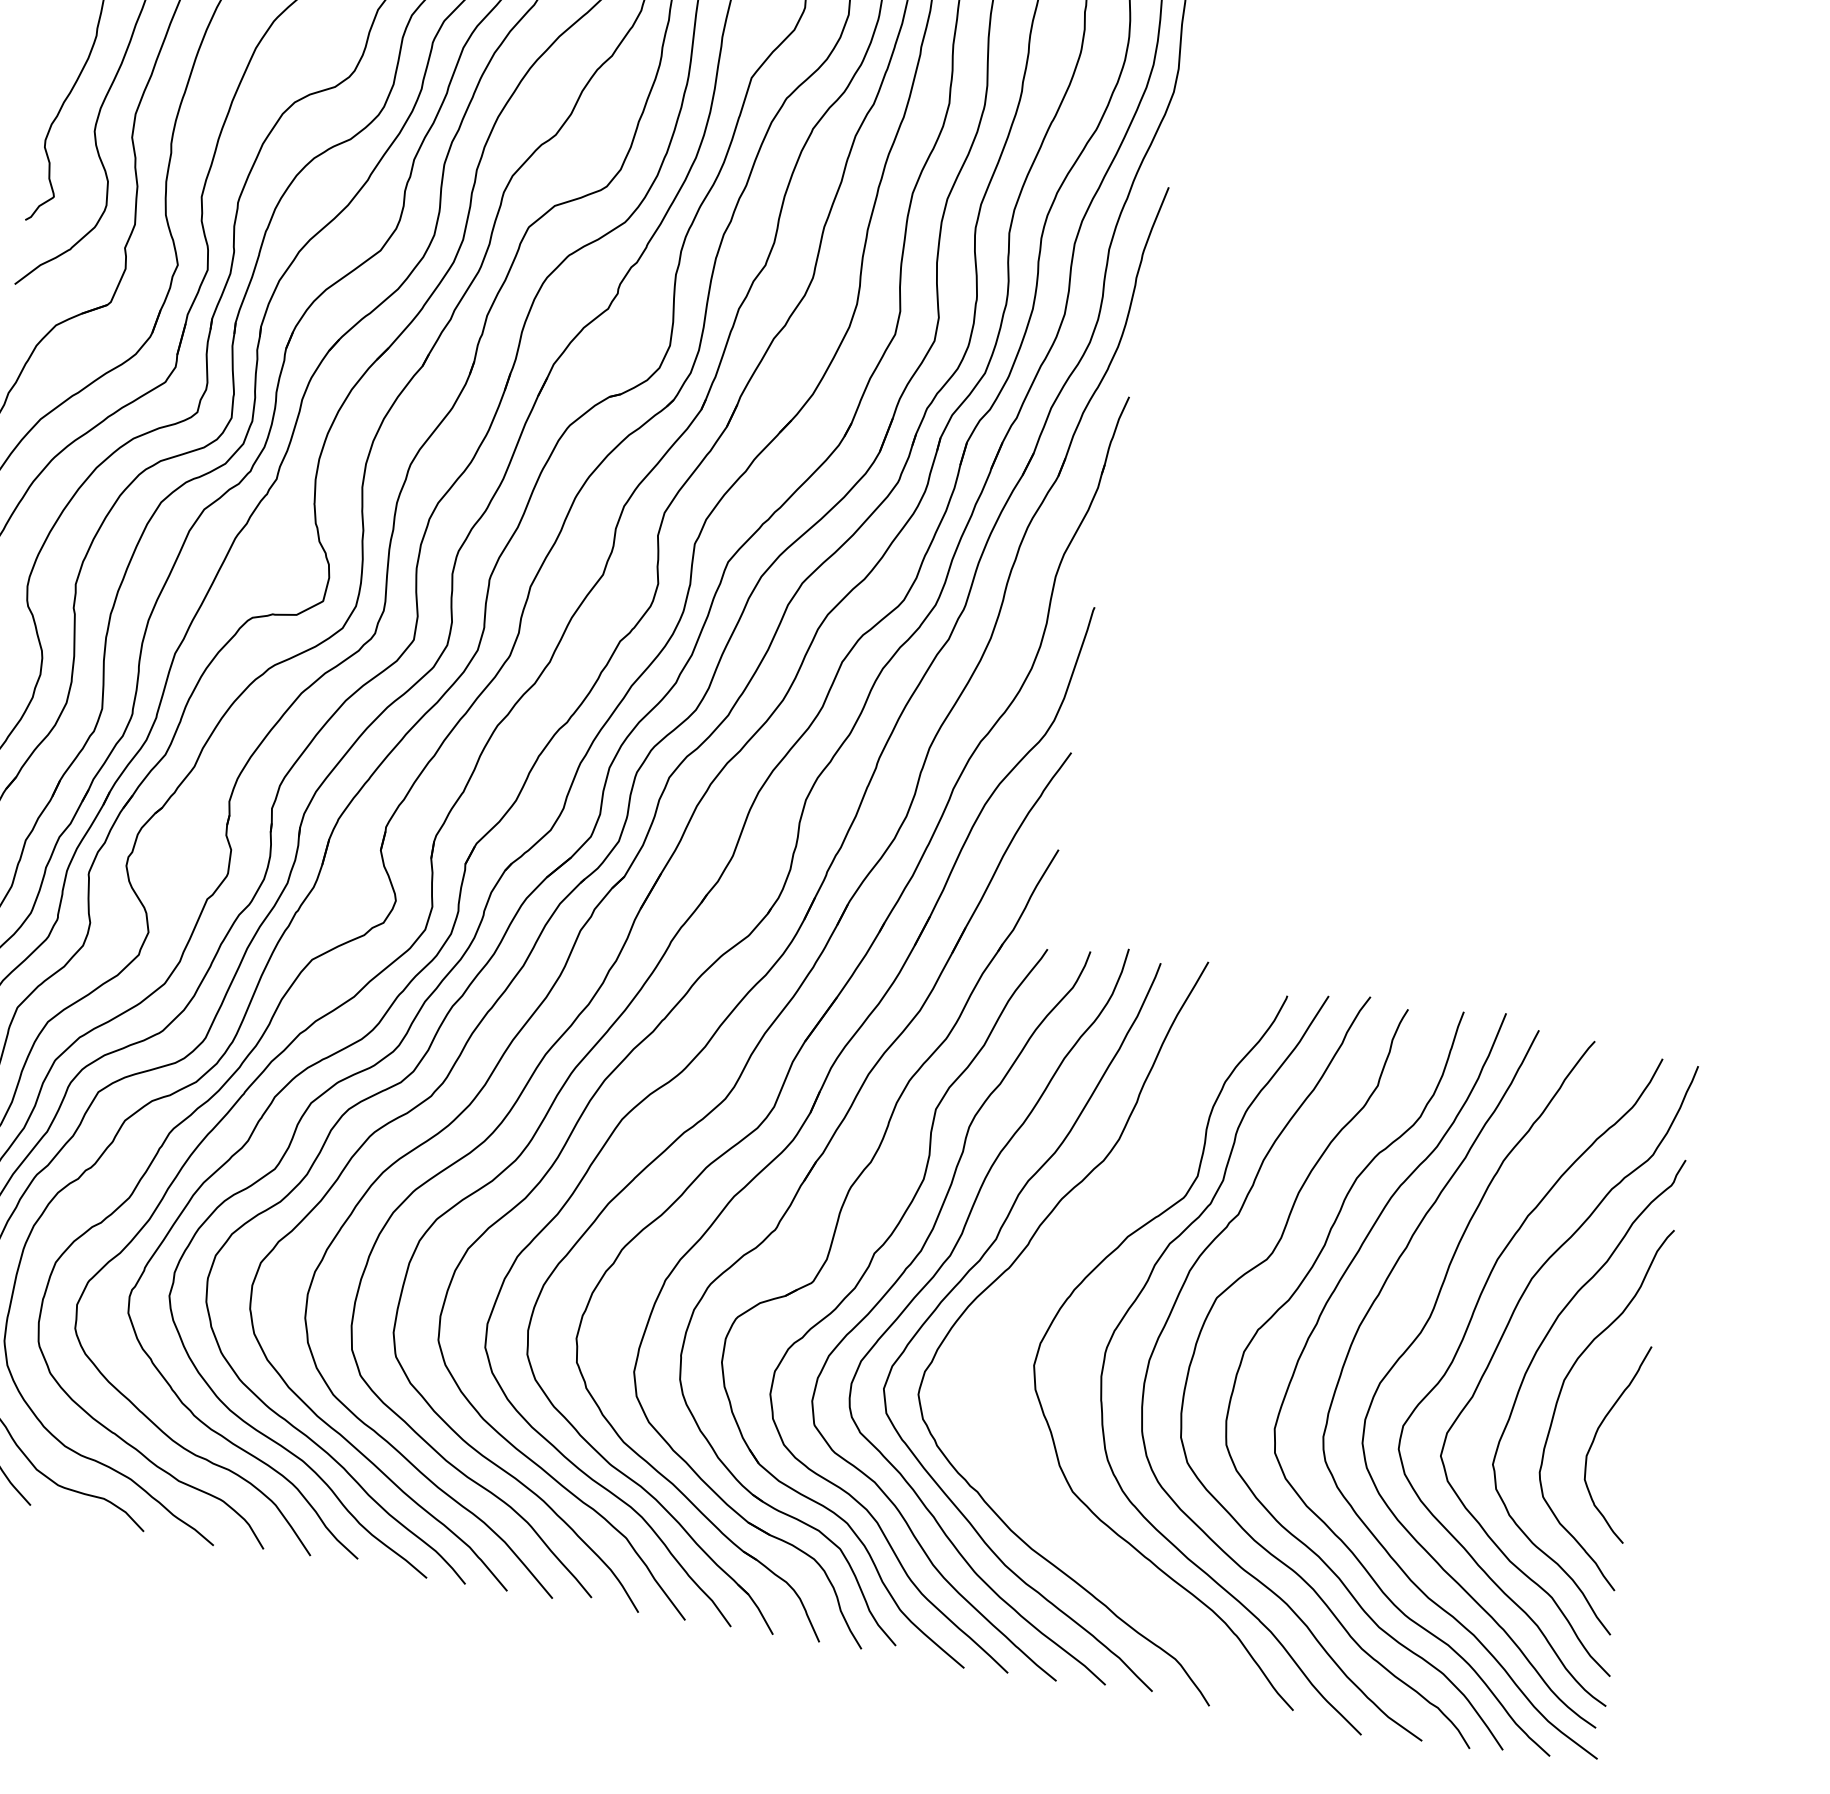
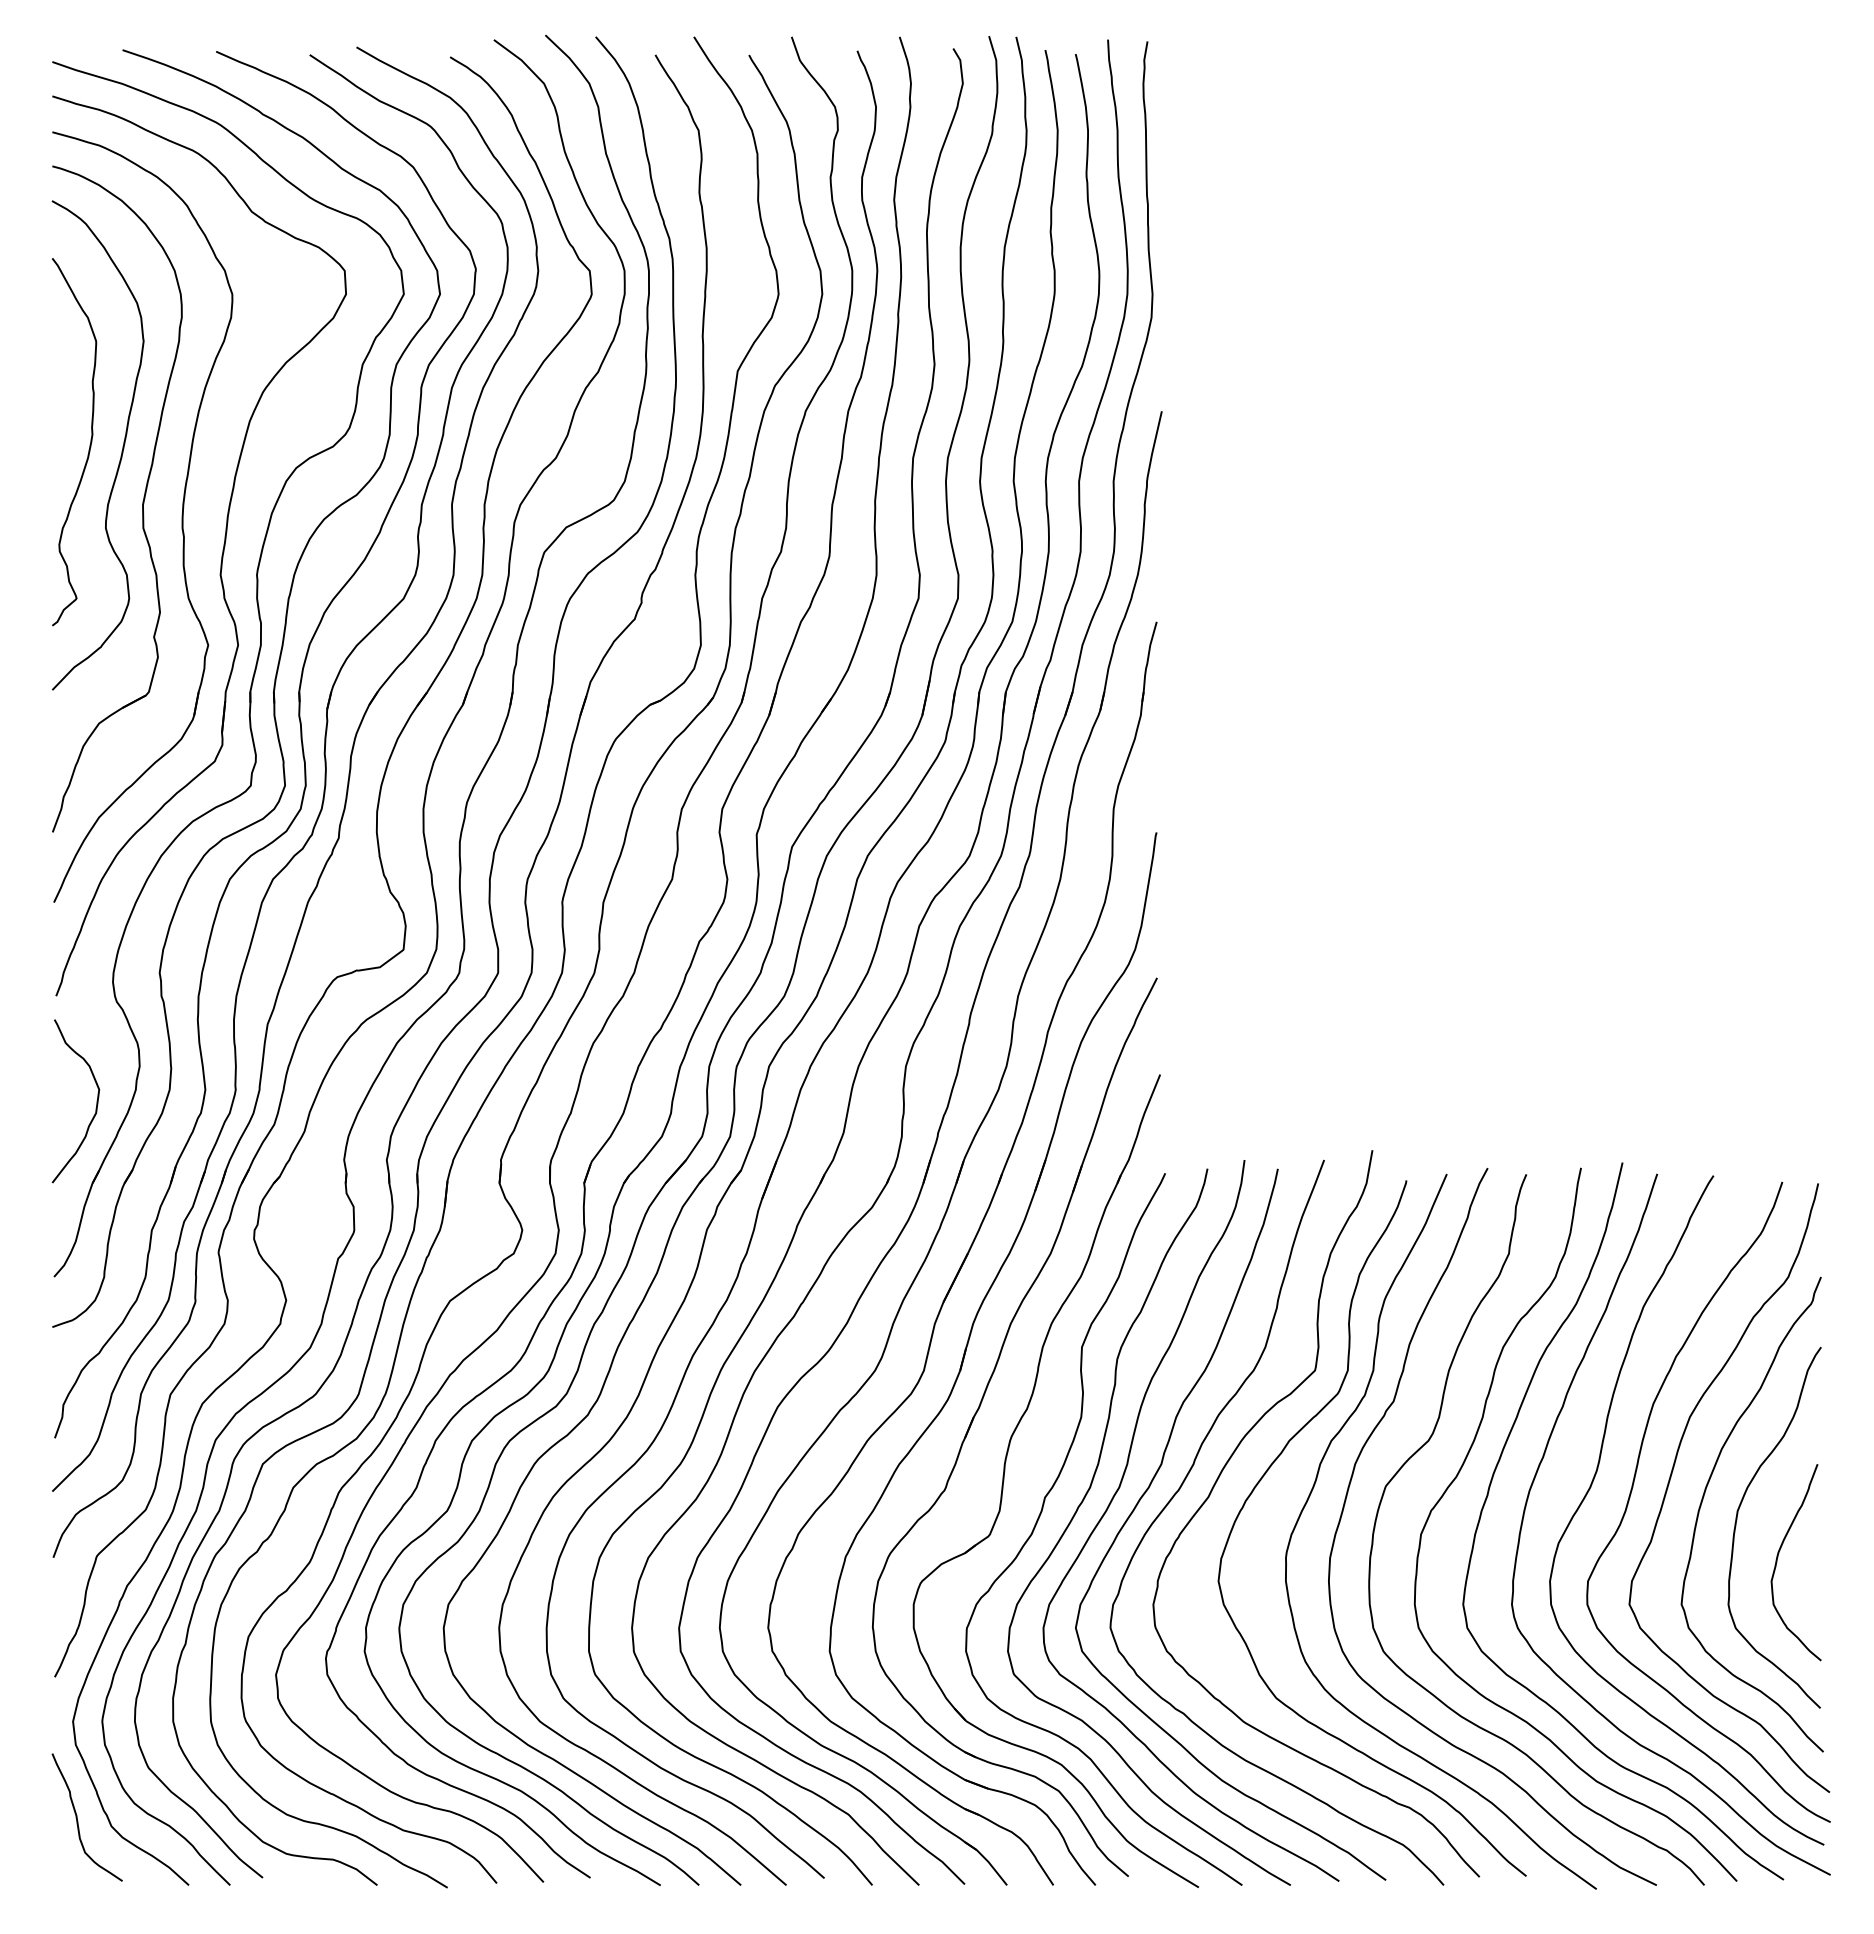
curve: (1068, 1243) -> (1232, 1456), added

